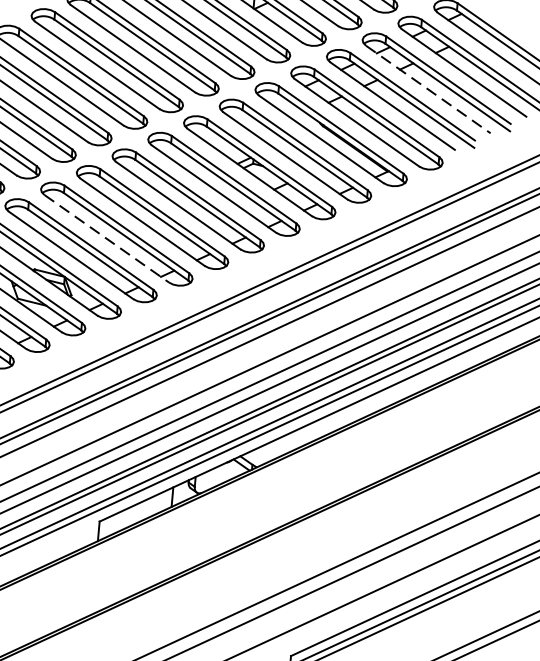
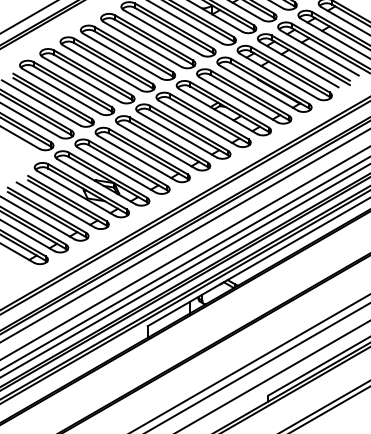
line: (429, 90) -> (320, 53), dashed -> solid
line: (107, 239) -> (137, 158), dashed -> solid

